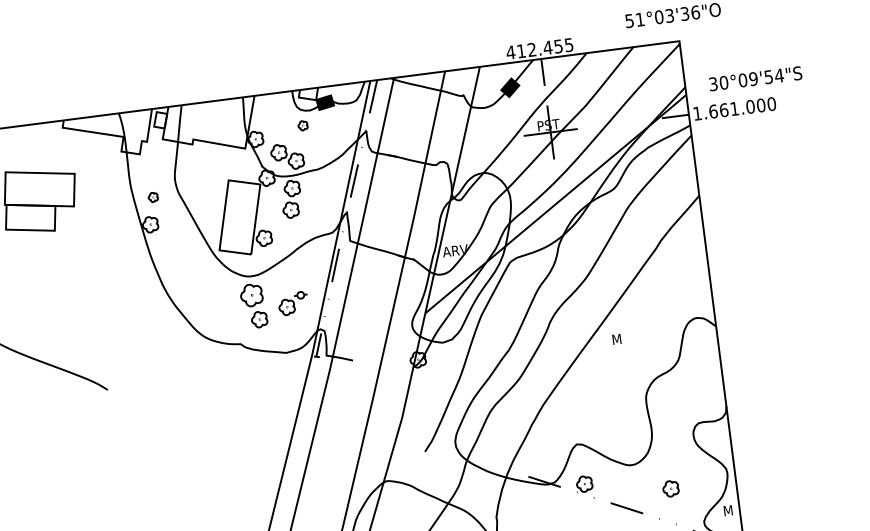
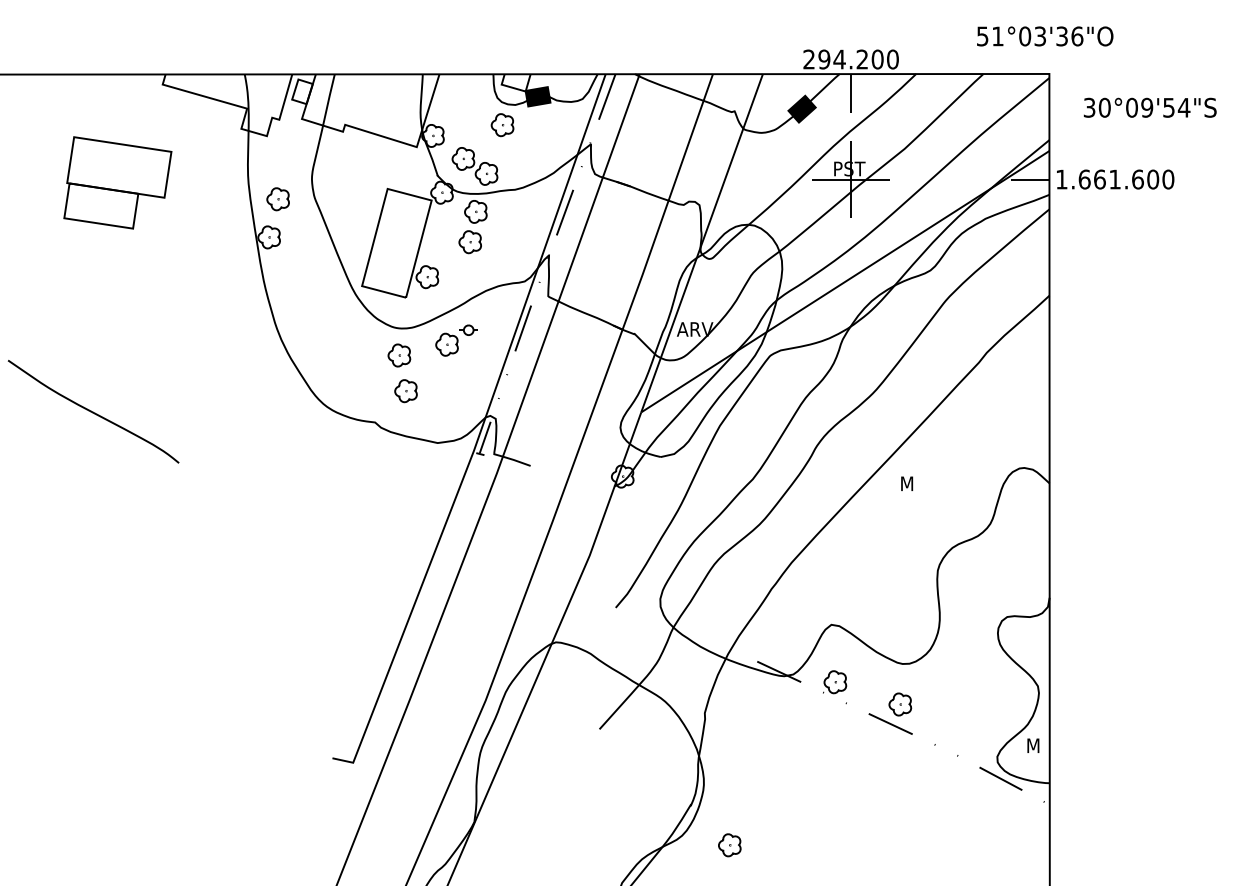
text: (539, 48) -> (850, 59), 412.455 -> 294.200
text: (755, 78) -> (1149, 107), moved
text: (750, 106) -> (1137, 179), 1.661.000 -> 1.661.600
part: (303, 125) -> (502, 125), size x1.67
part: (152, 197) -> (277, 199), size x1.67
part: (251, 295) -> (399, 355), size x0.71
part: (293, 303) -> (456, 340), moved
part: (671, 488) -> (900, 704), moved

